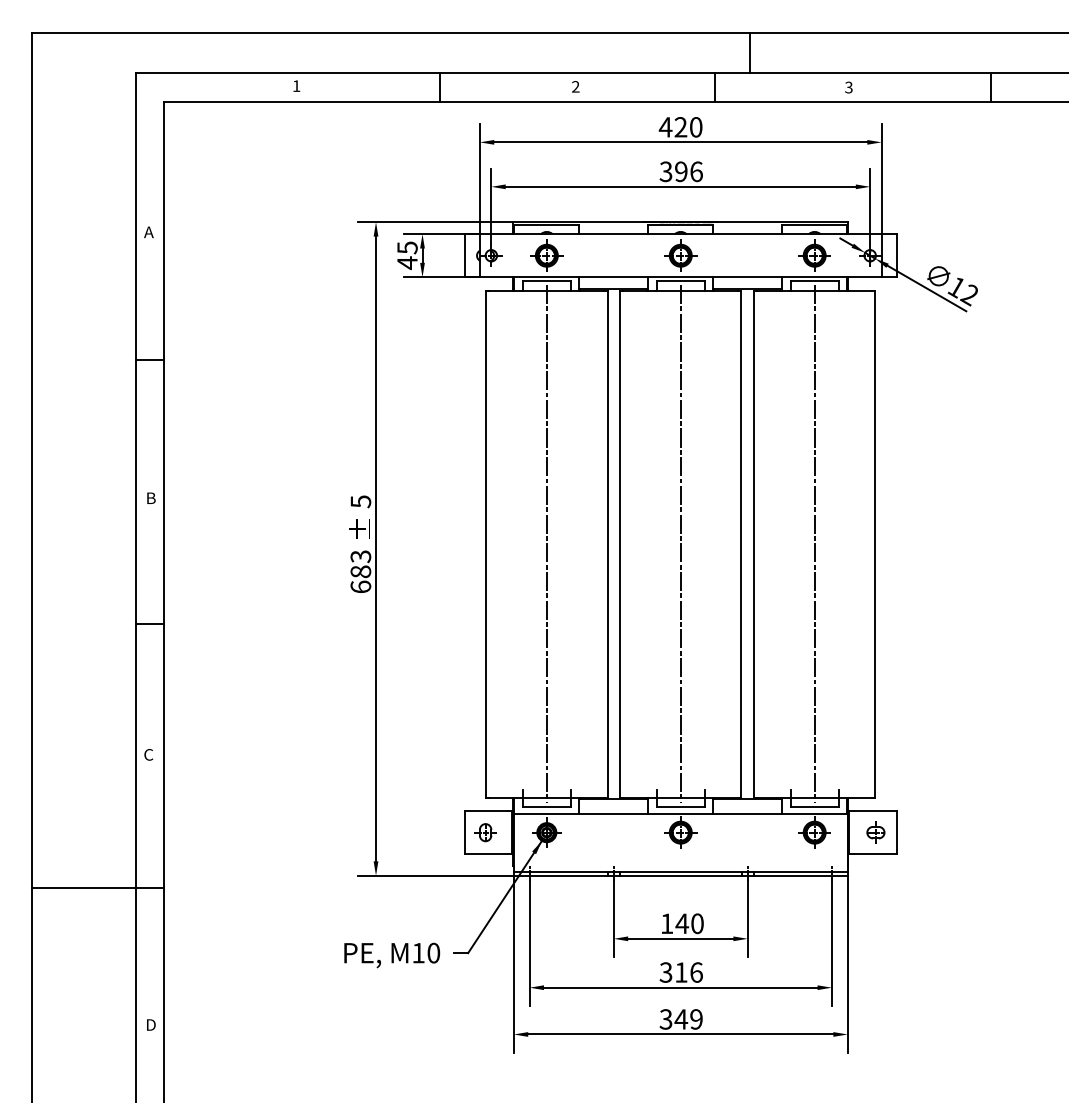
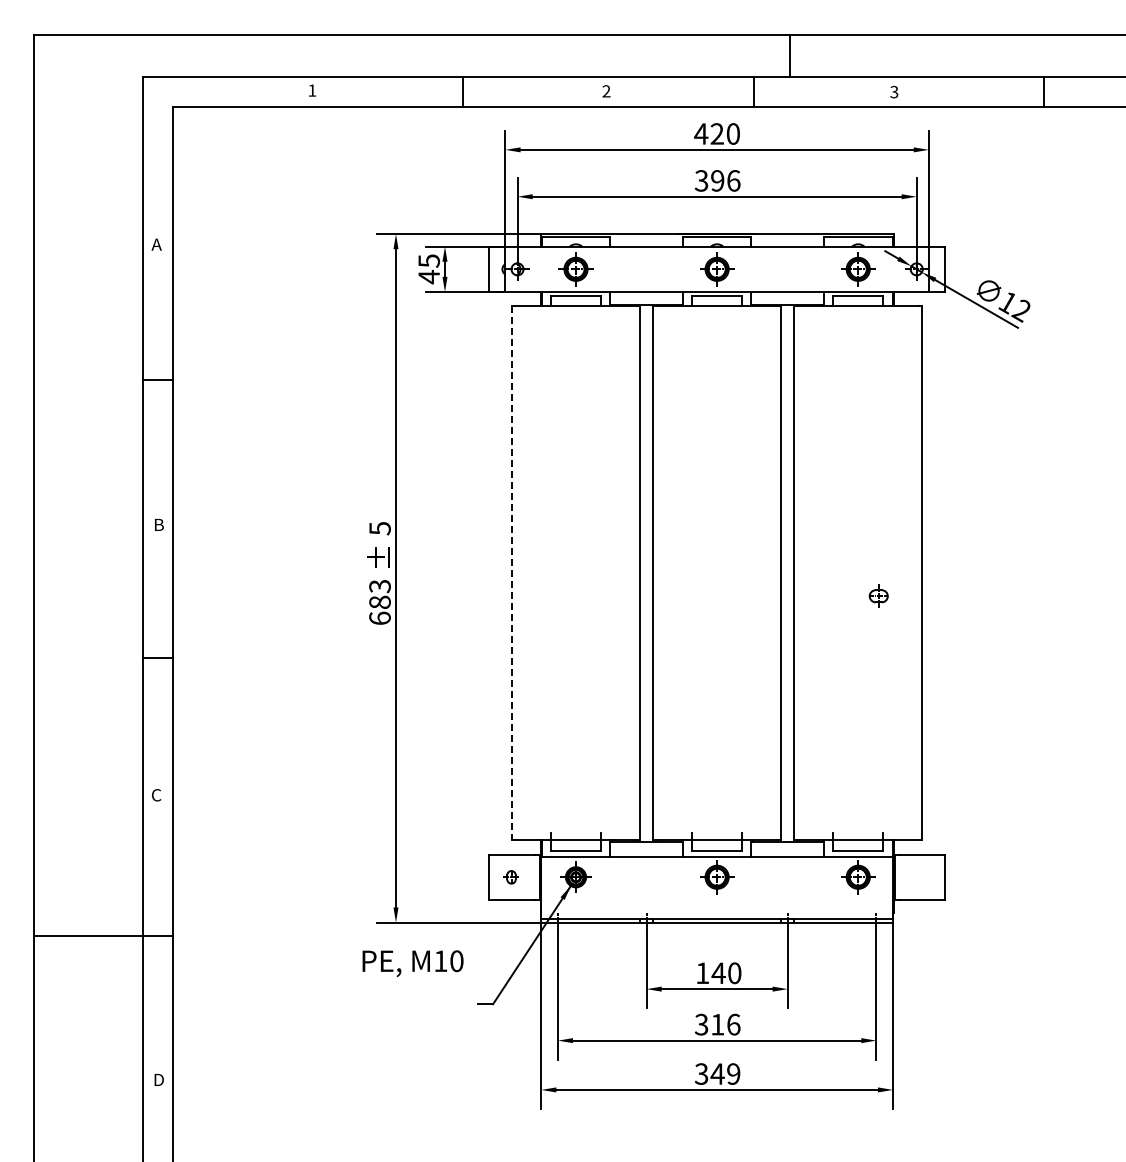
line: (486, 544) -> (512, 573), solid -> dashed
line: (547, 544) -> (576, 573), removed
line: (681, 544) -> (717, 573), removed
line: (814, 544) -> (858, 573), removed
part: (875, 831) -> (878, 595), moved
part: (485, 832) -> (511, 877), size x0.7
text: (391, 955) -> (412, 963), moved

